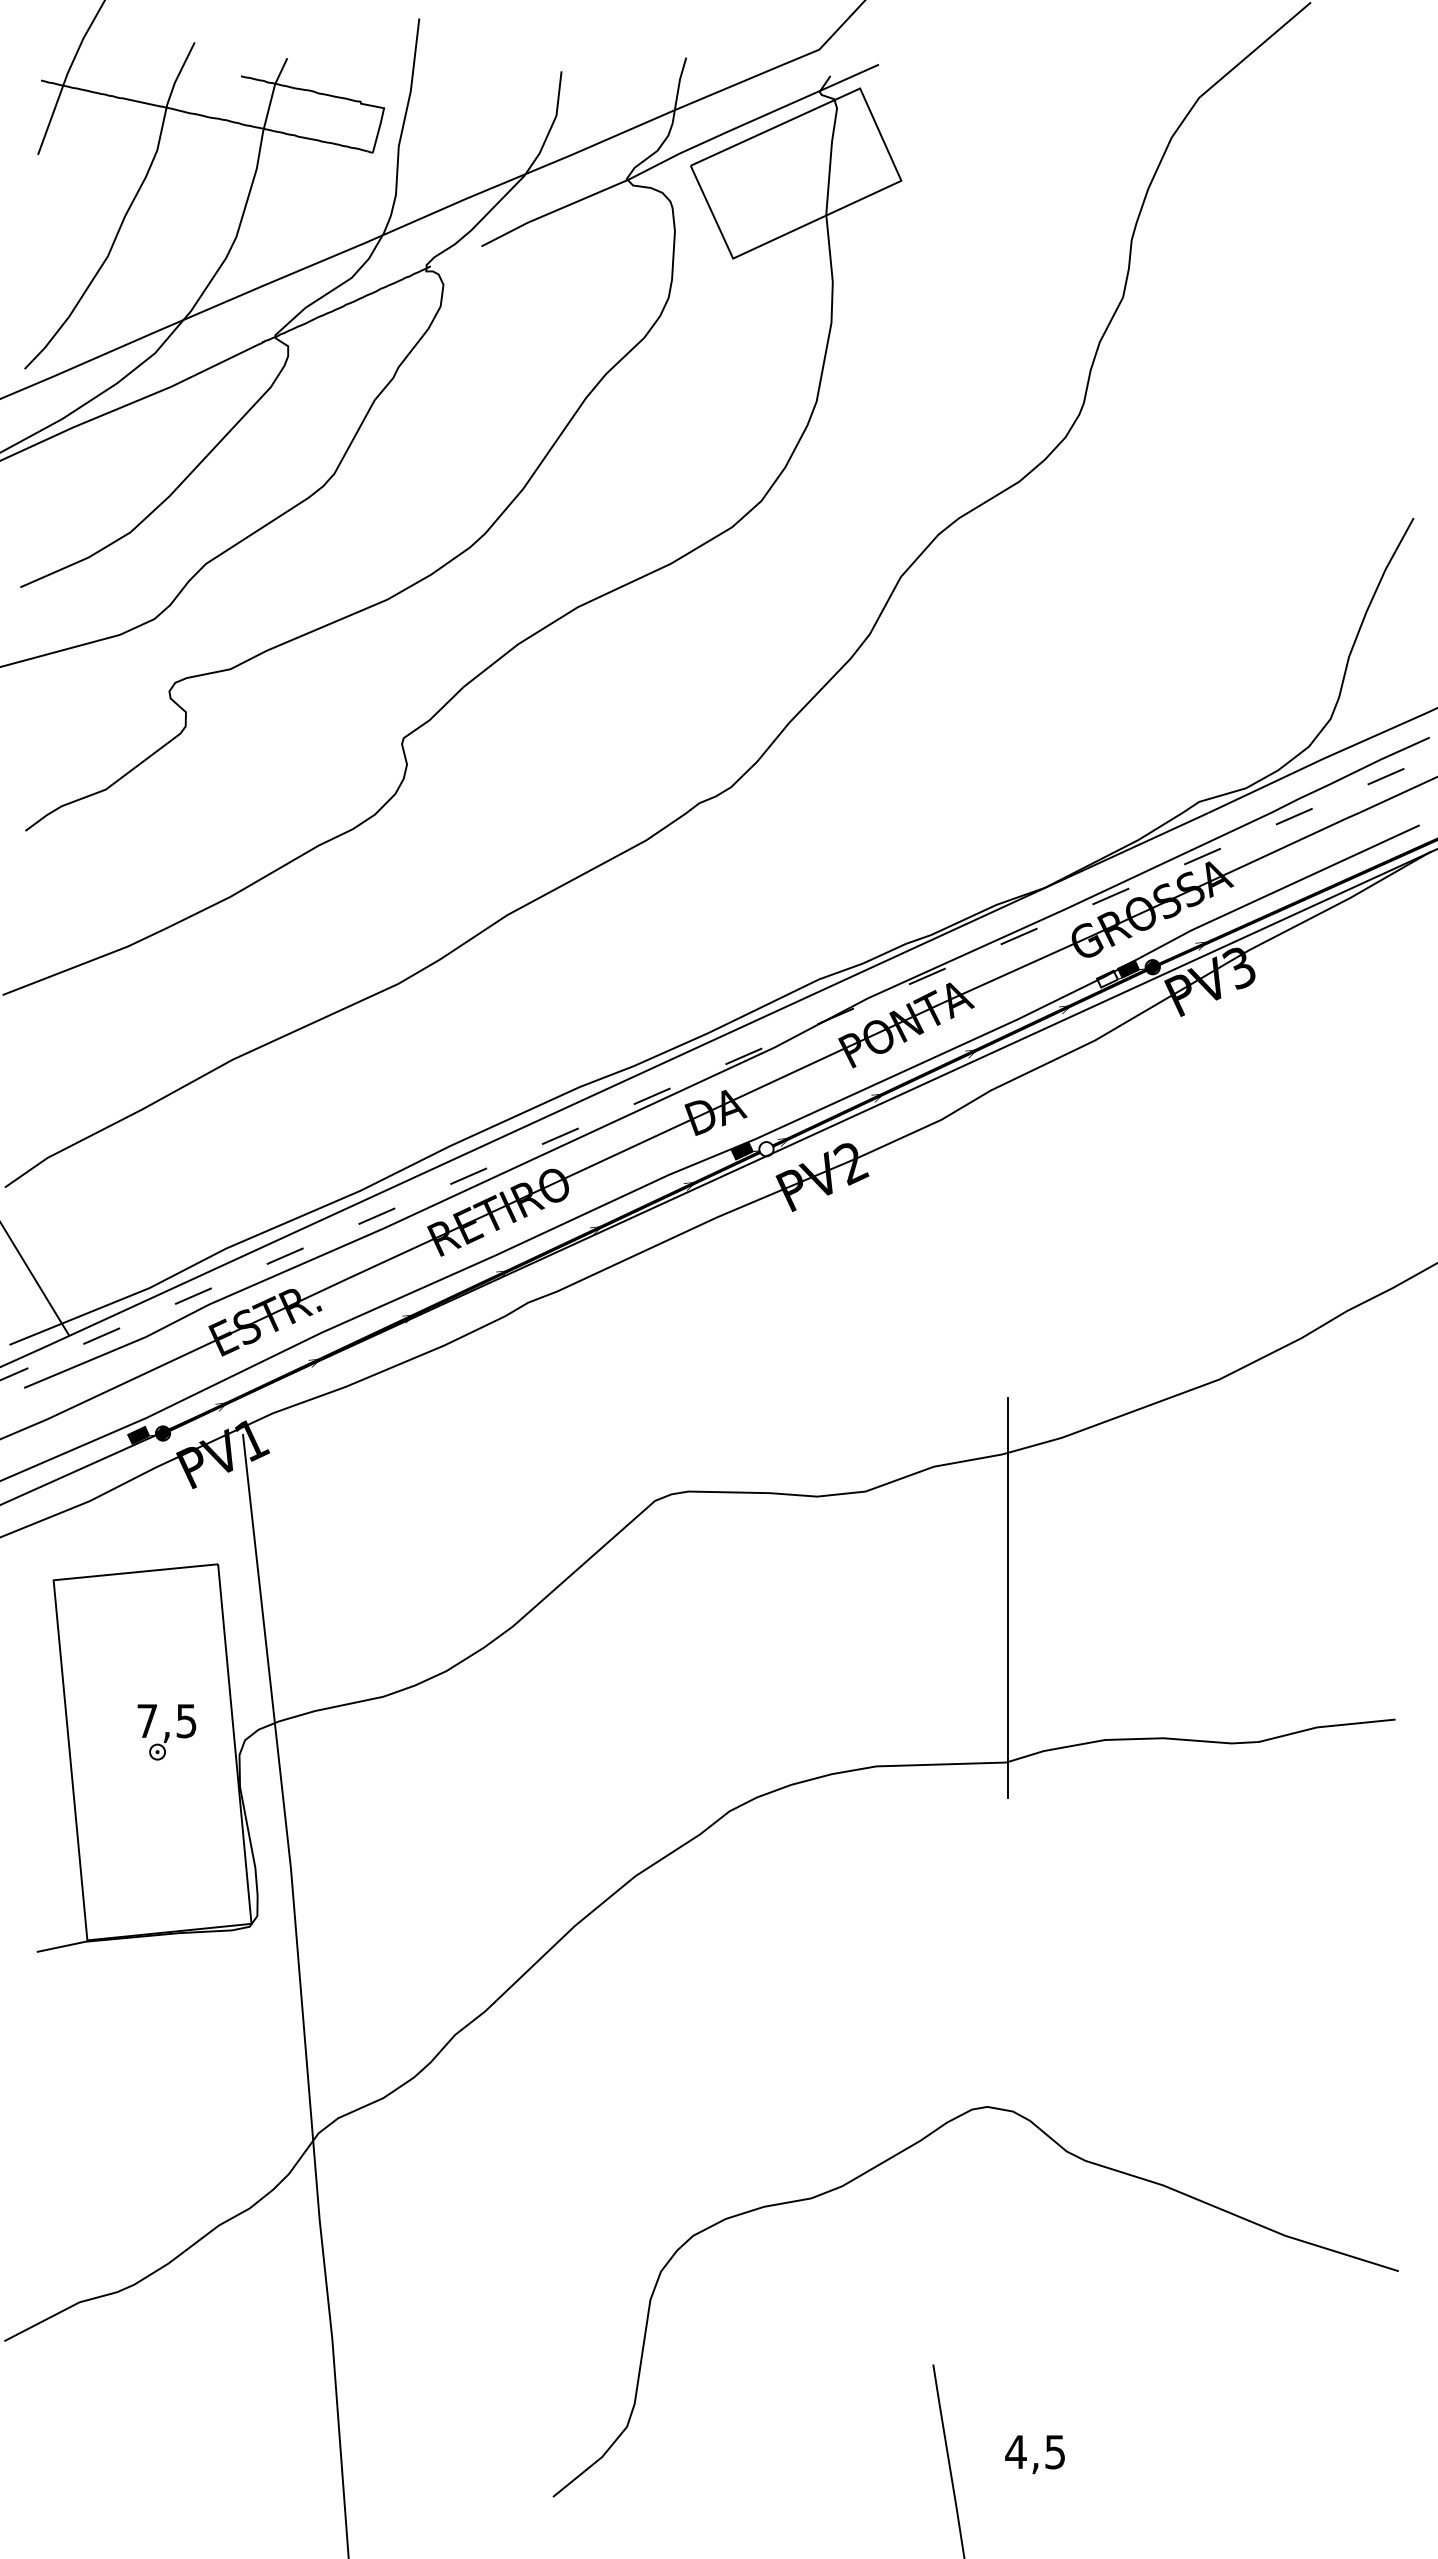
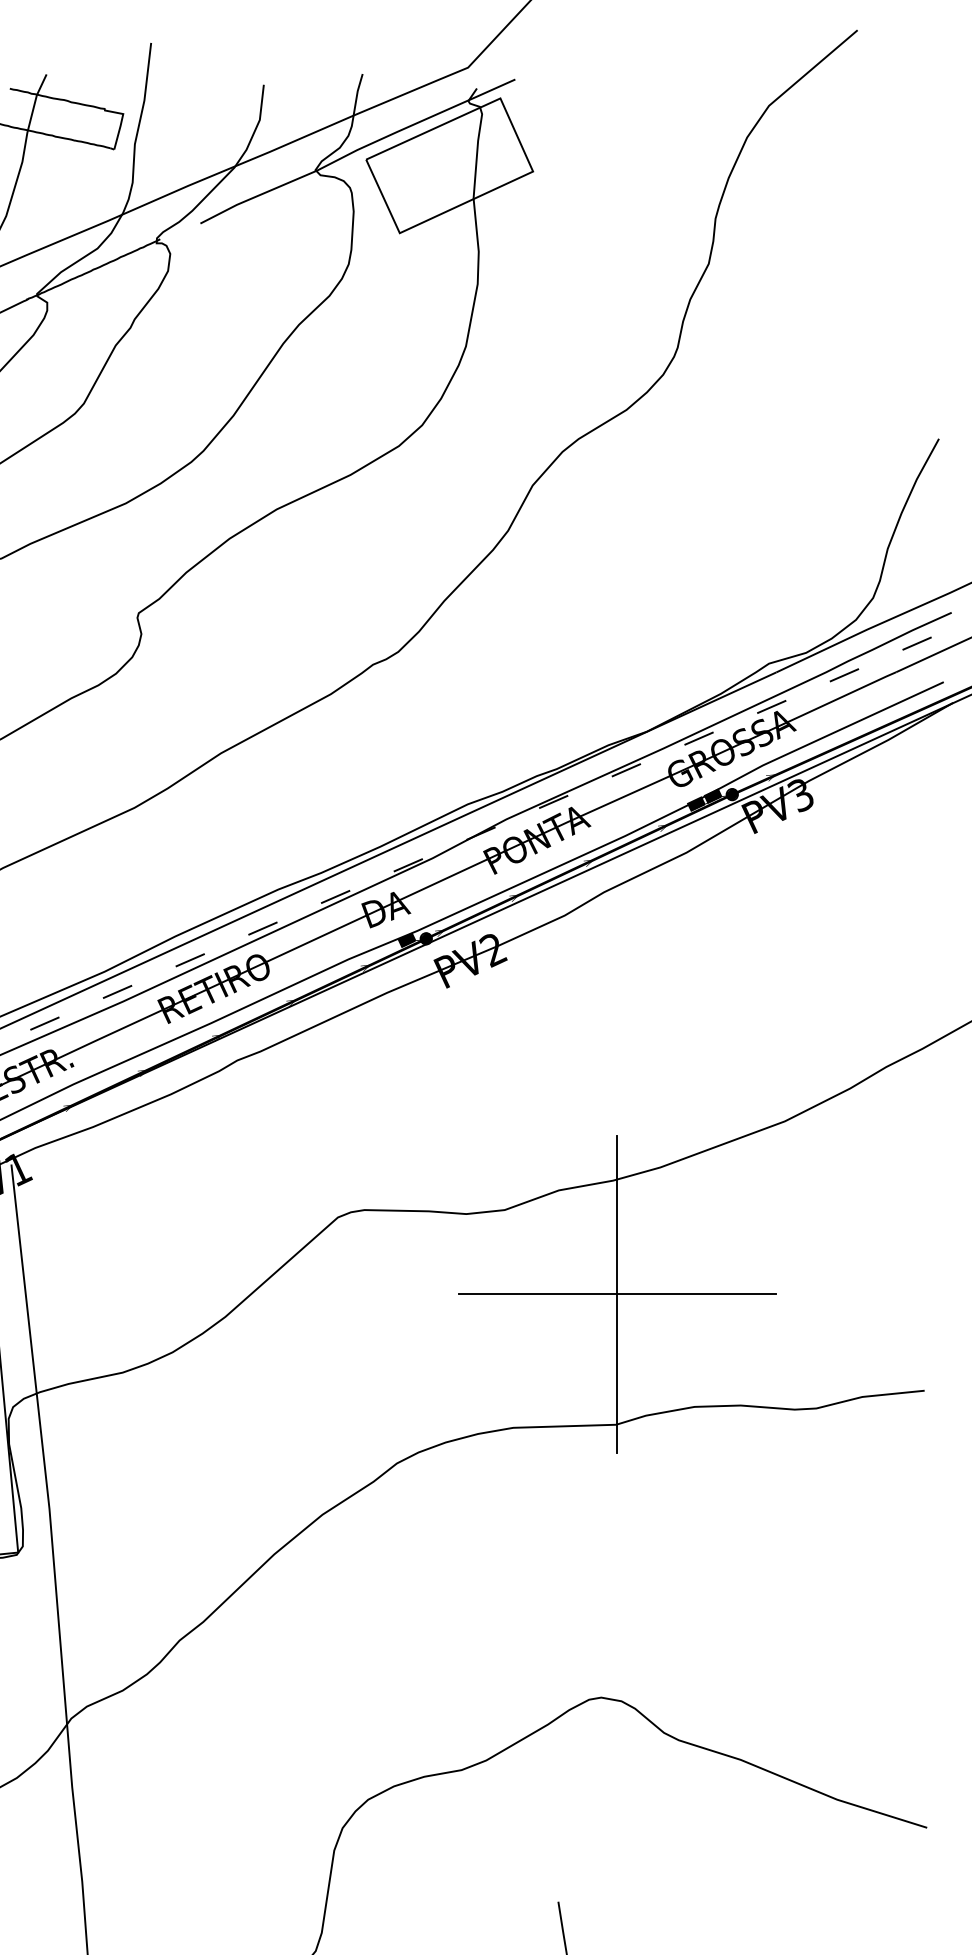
fill: (1106, 978) -> (695, 803), added
hatch: (766, 1149) -> (426, 939), added
line: (1007, 1597) -> (617, 1294), added

